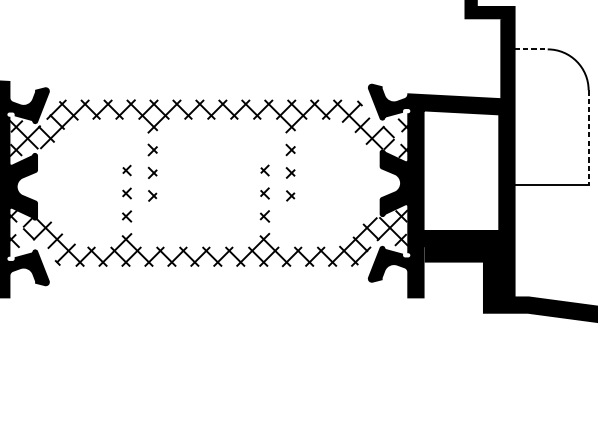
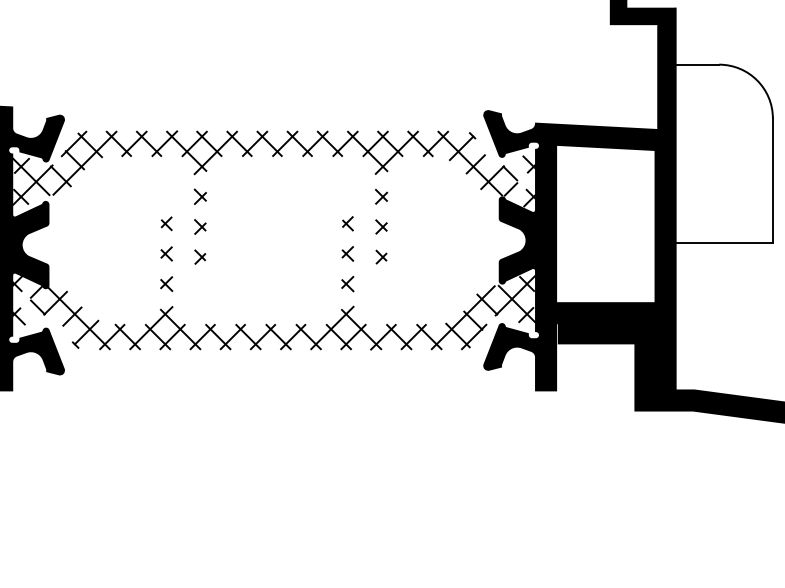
line: (531, 49) -> (697, 64), dashed -> solid
line: (588, 137) -> (772, 180), dashed -> solid

